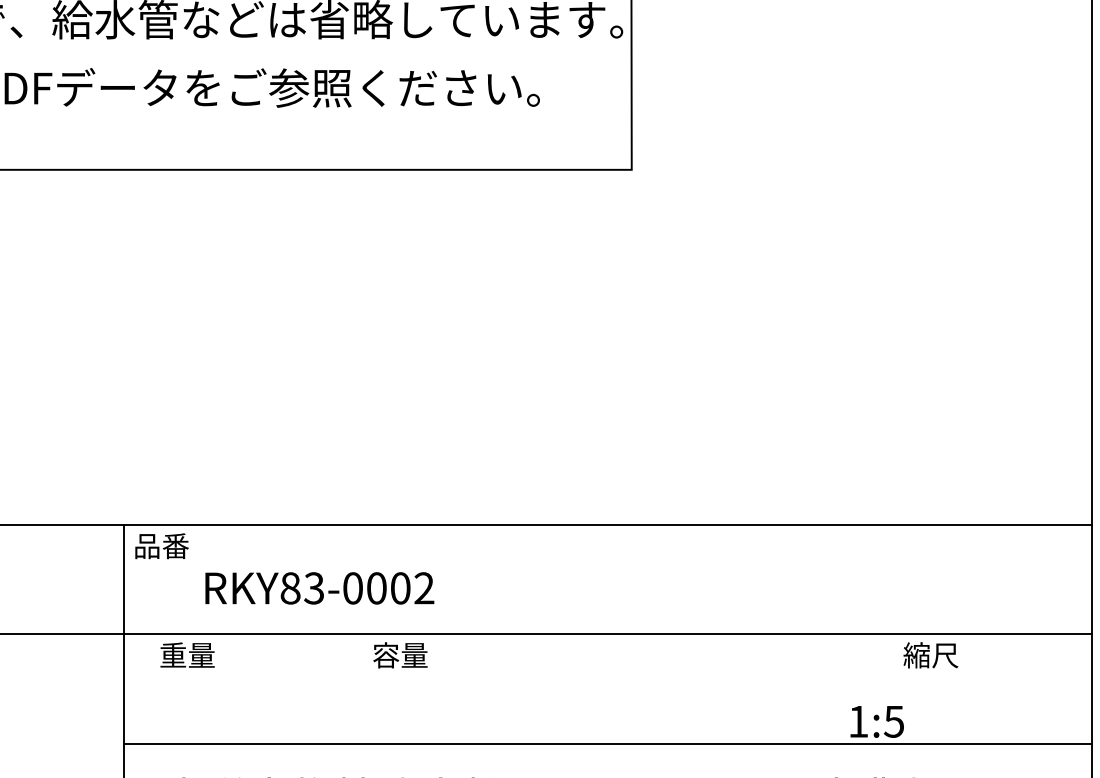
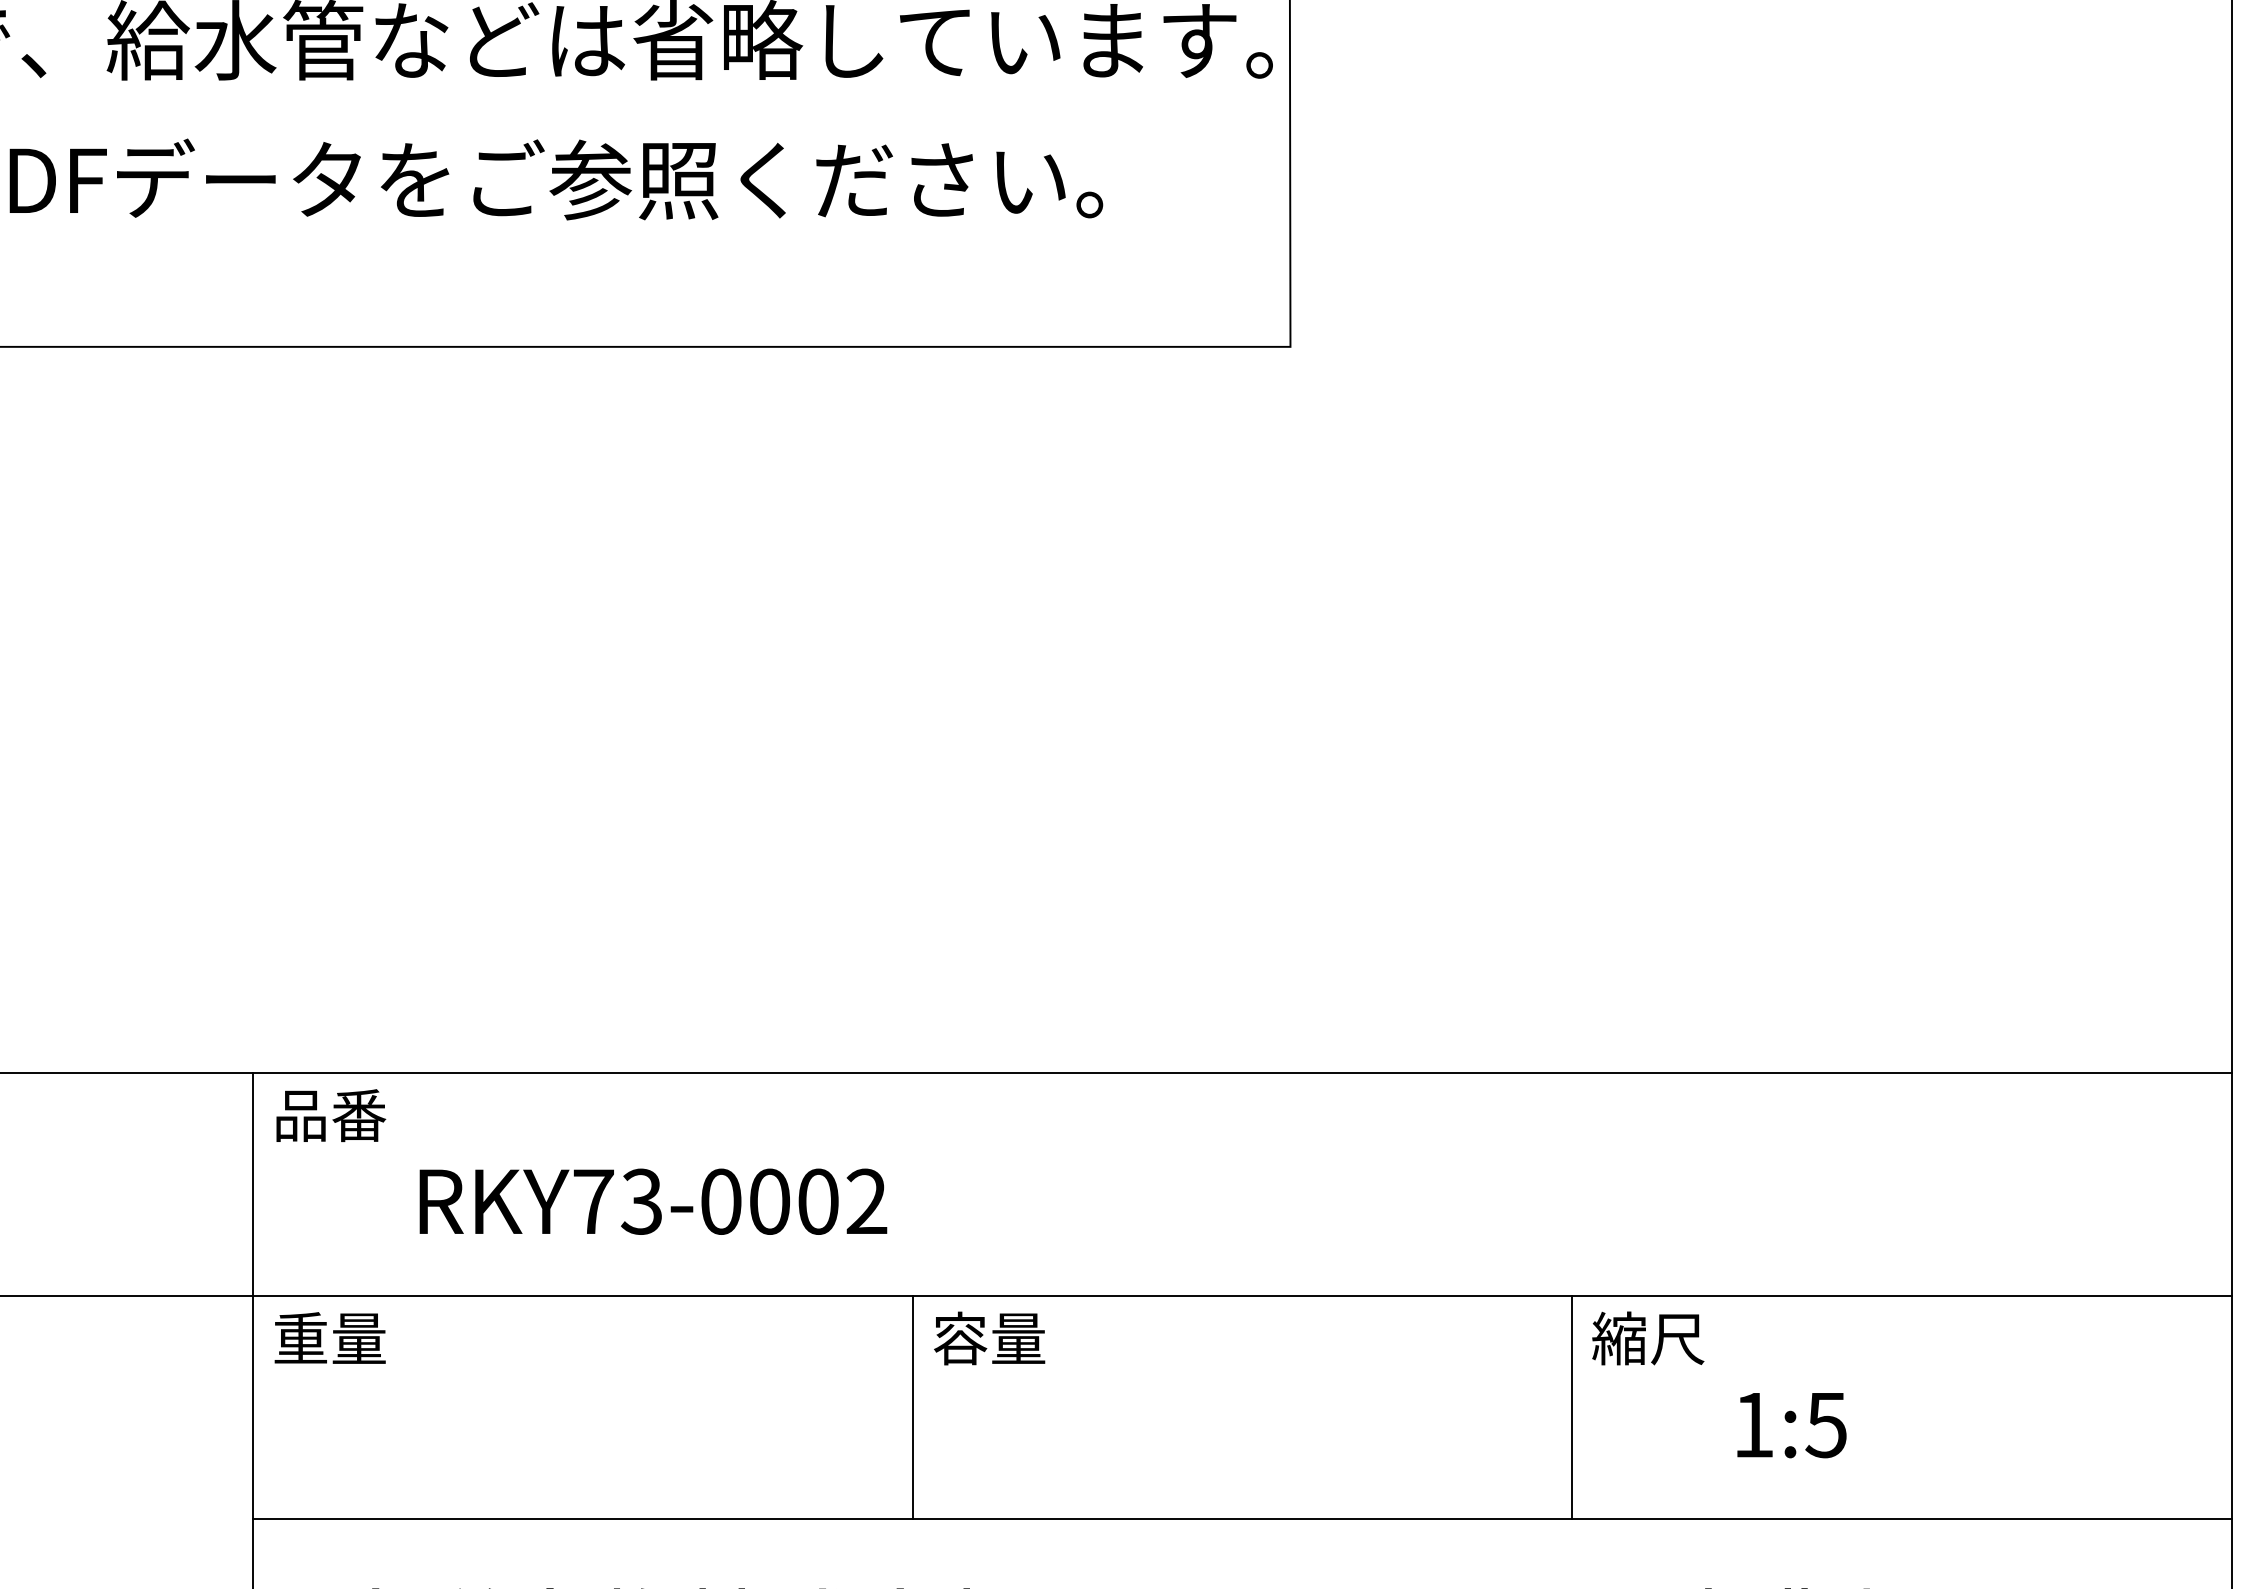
text: (290, 588) -> (593, 1201), RKY83-0002 -> RKY73-0002
text: (187, 654) -> (329, 1336), moved
text: (400, 655) -> (989, 1338), moved
text: (930, 655) -> (1647, 1338), moved
line: (446, 688) -> (912, 1406), added
line: (769, 688) -> (1571, 1406), added
text: (876, 721) -> (1790, 1424), moved

